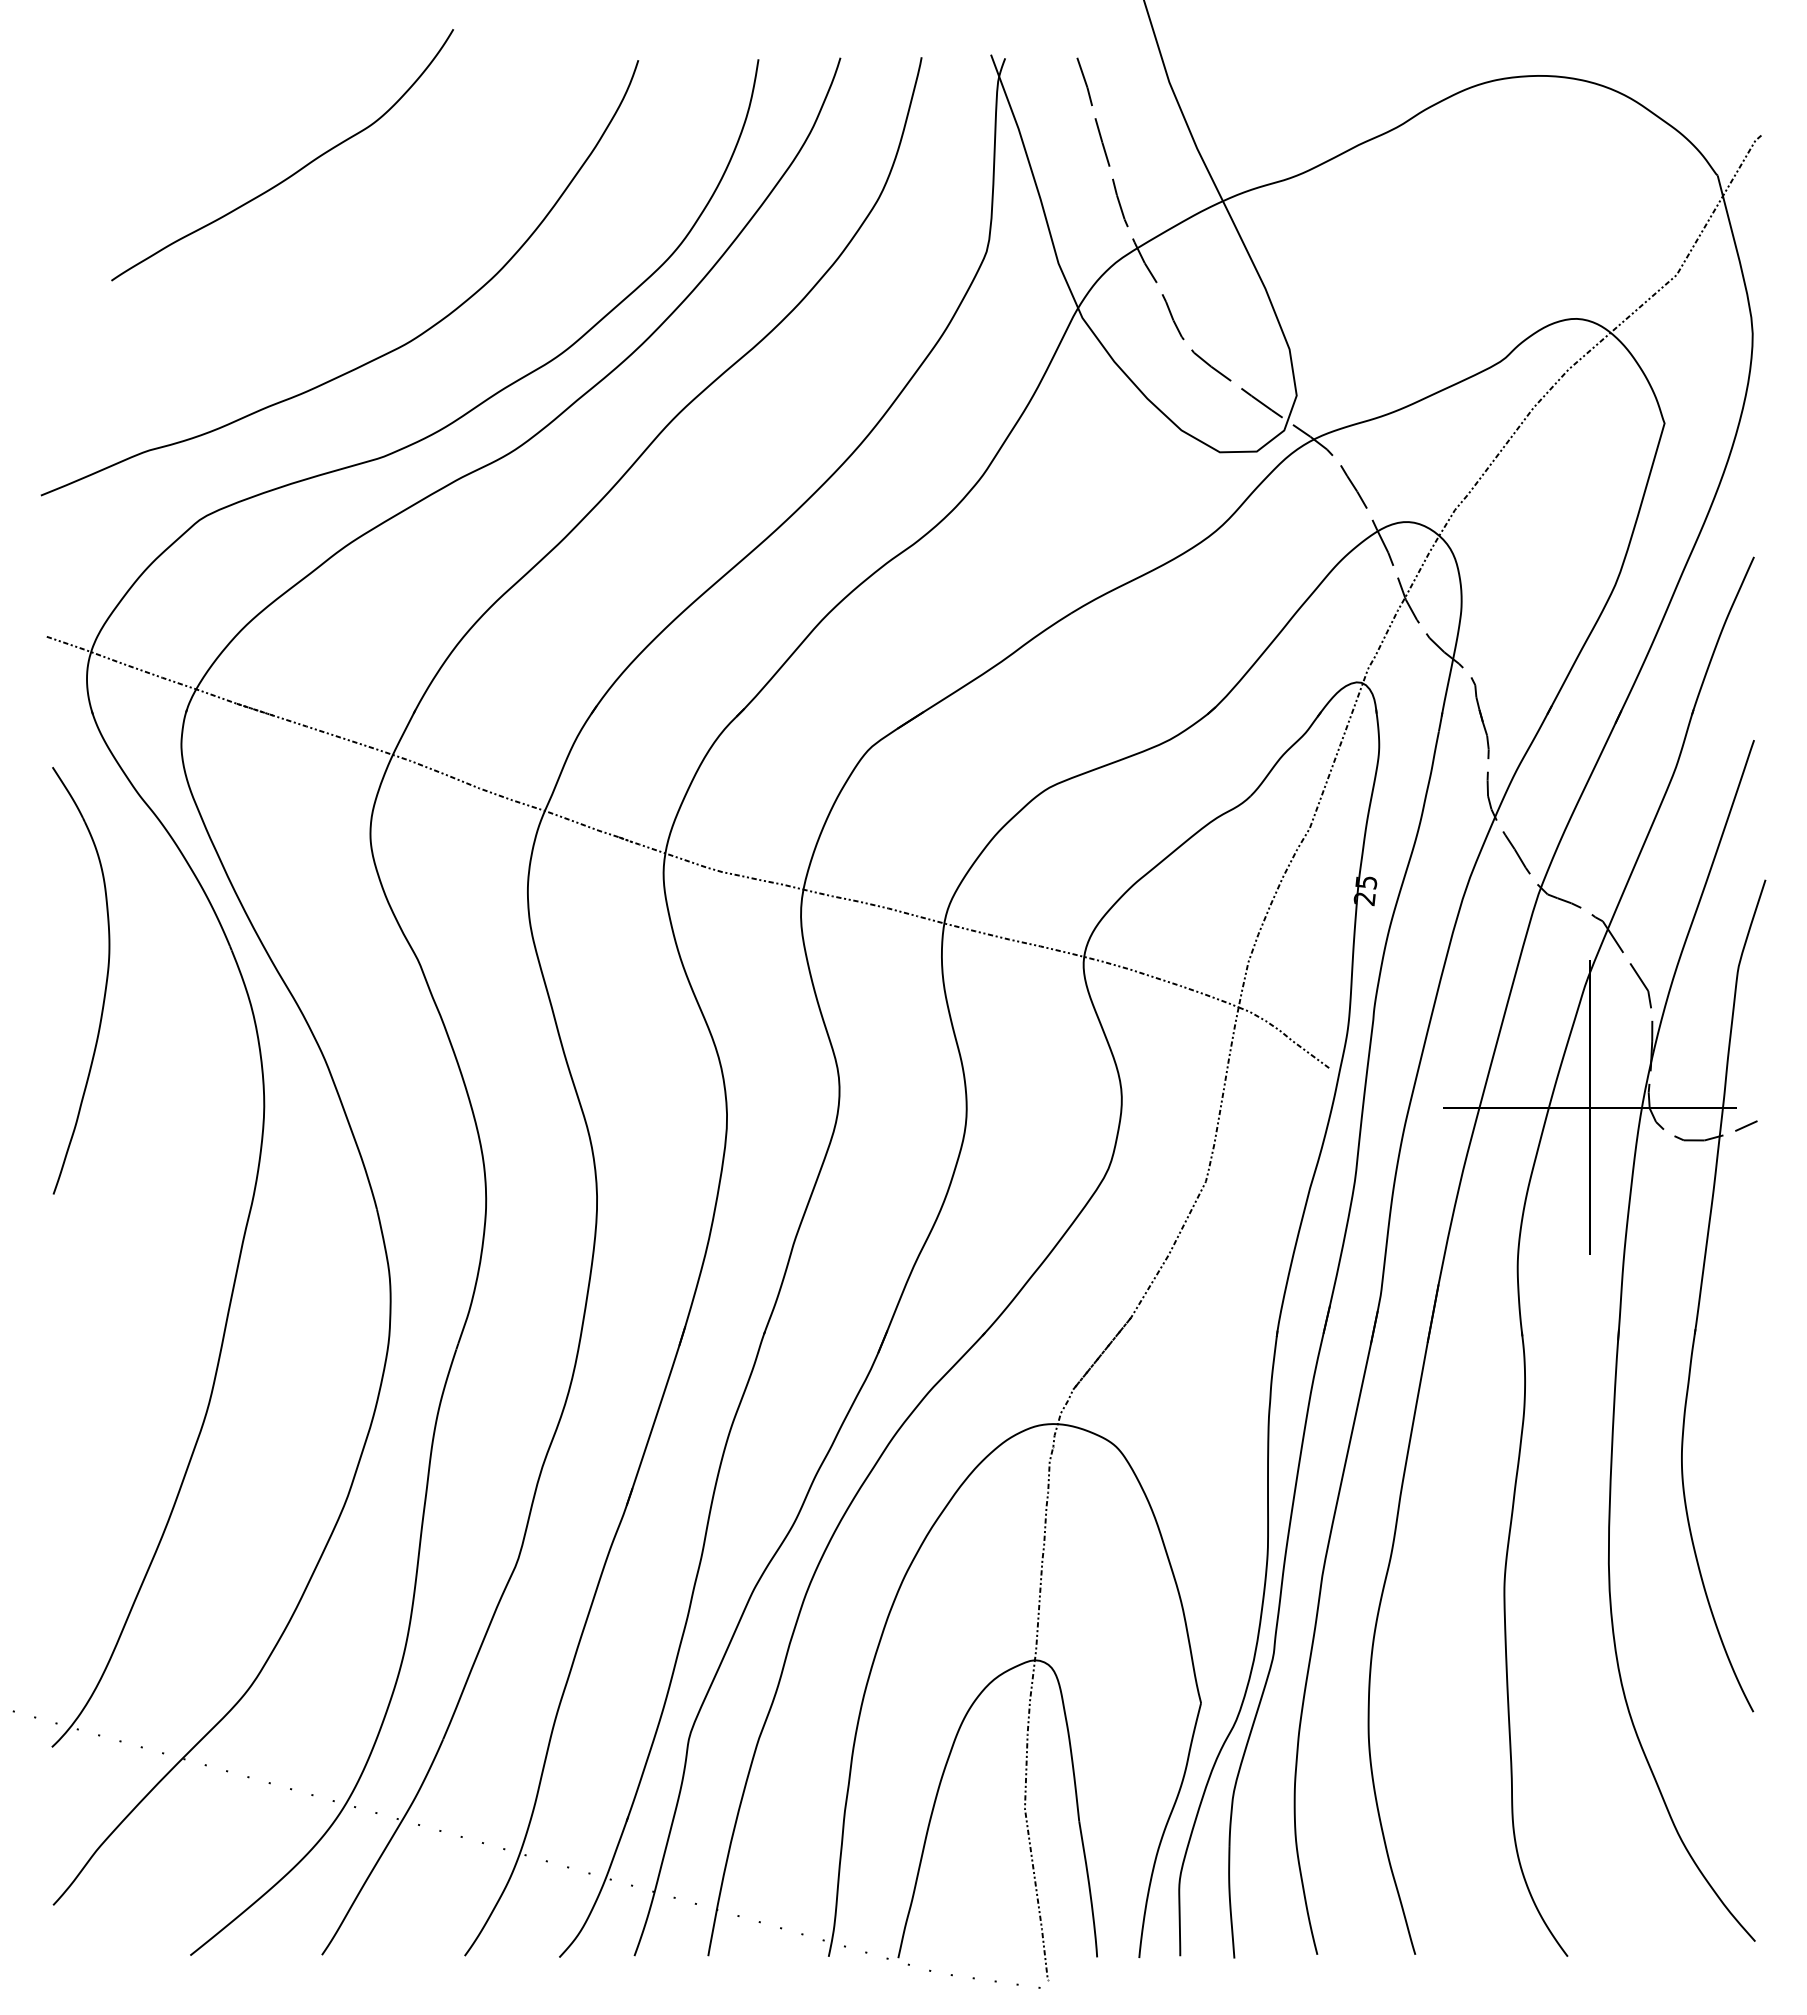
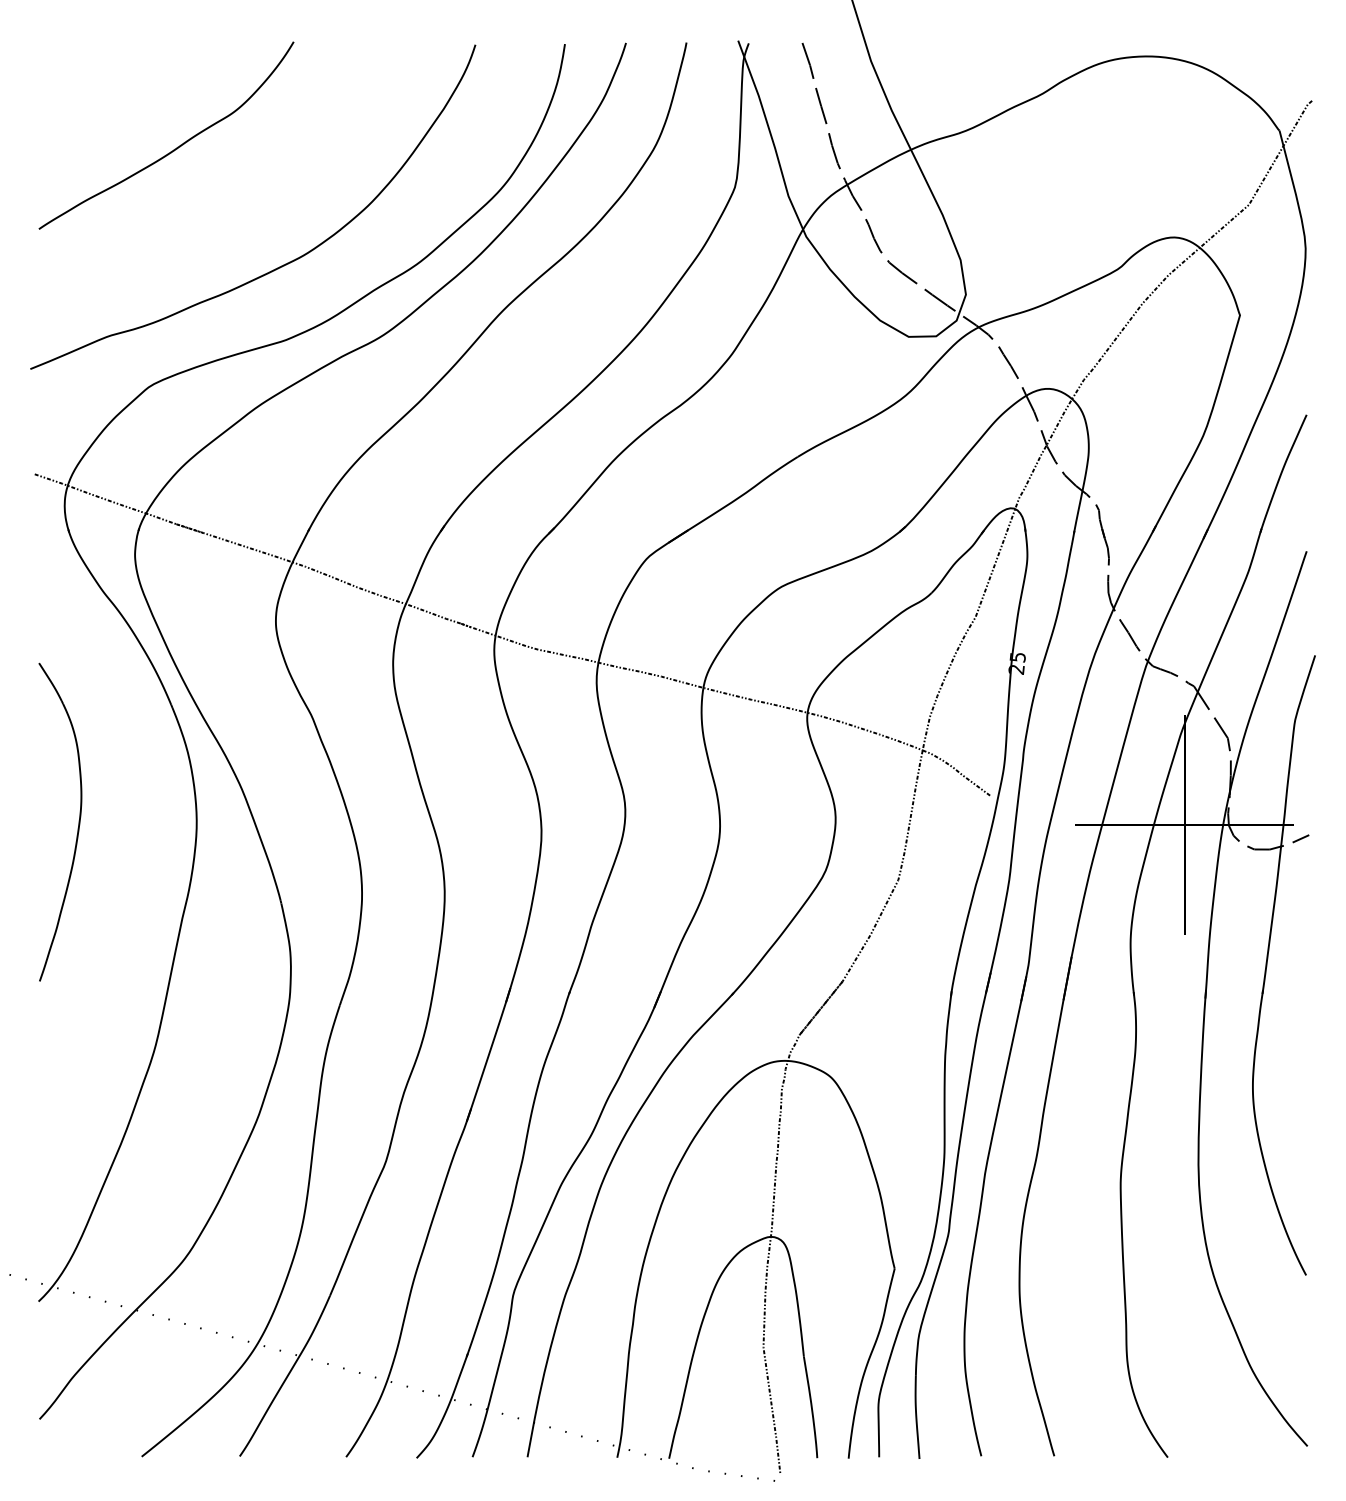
curve: (294, 172) -> (175, 148), moved
part: (105, 982) -> (78, 823), moved

